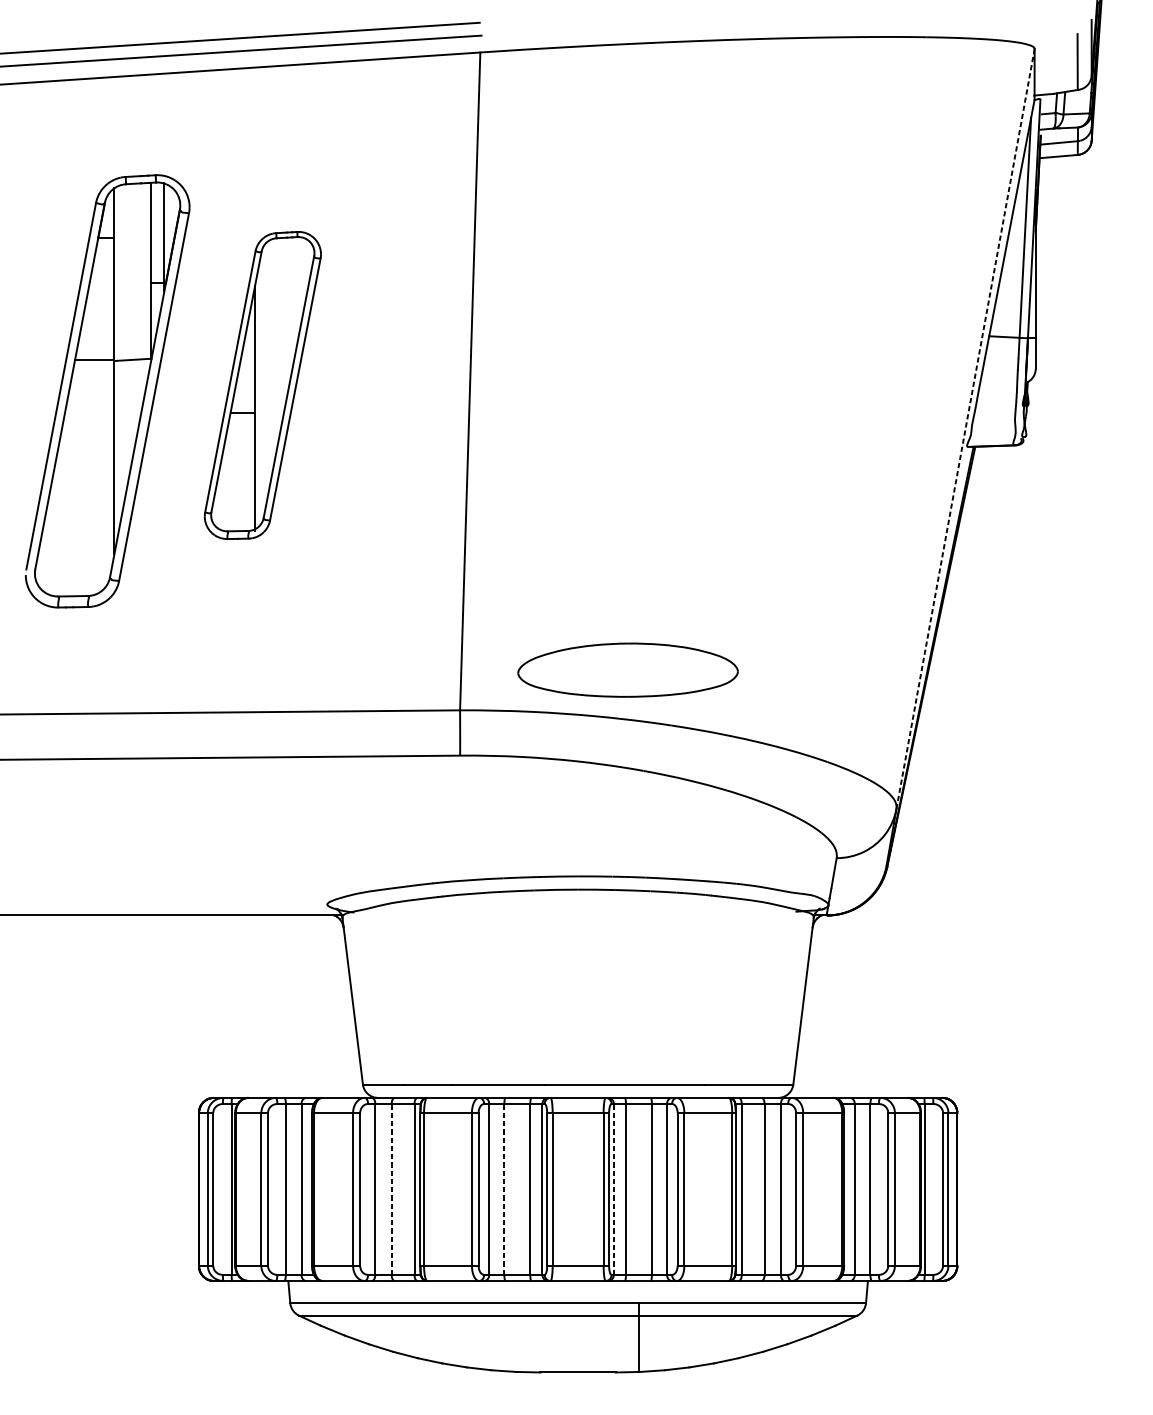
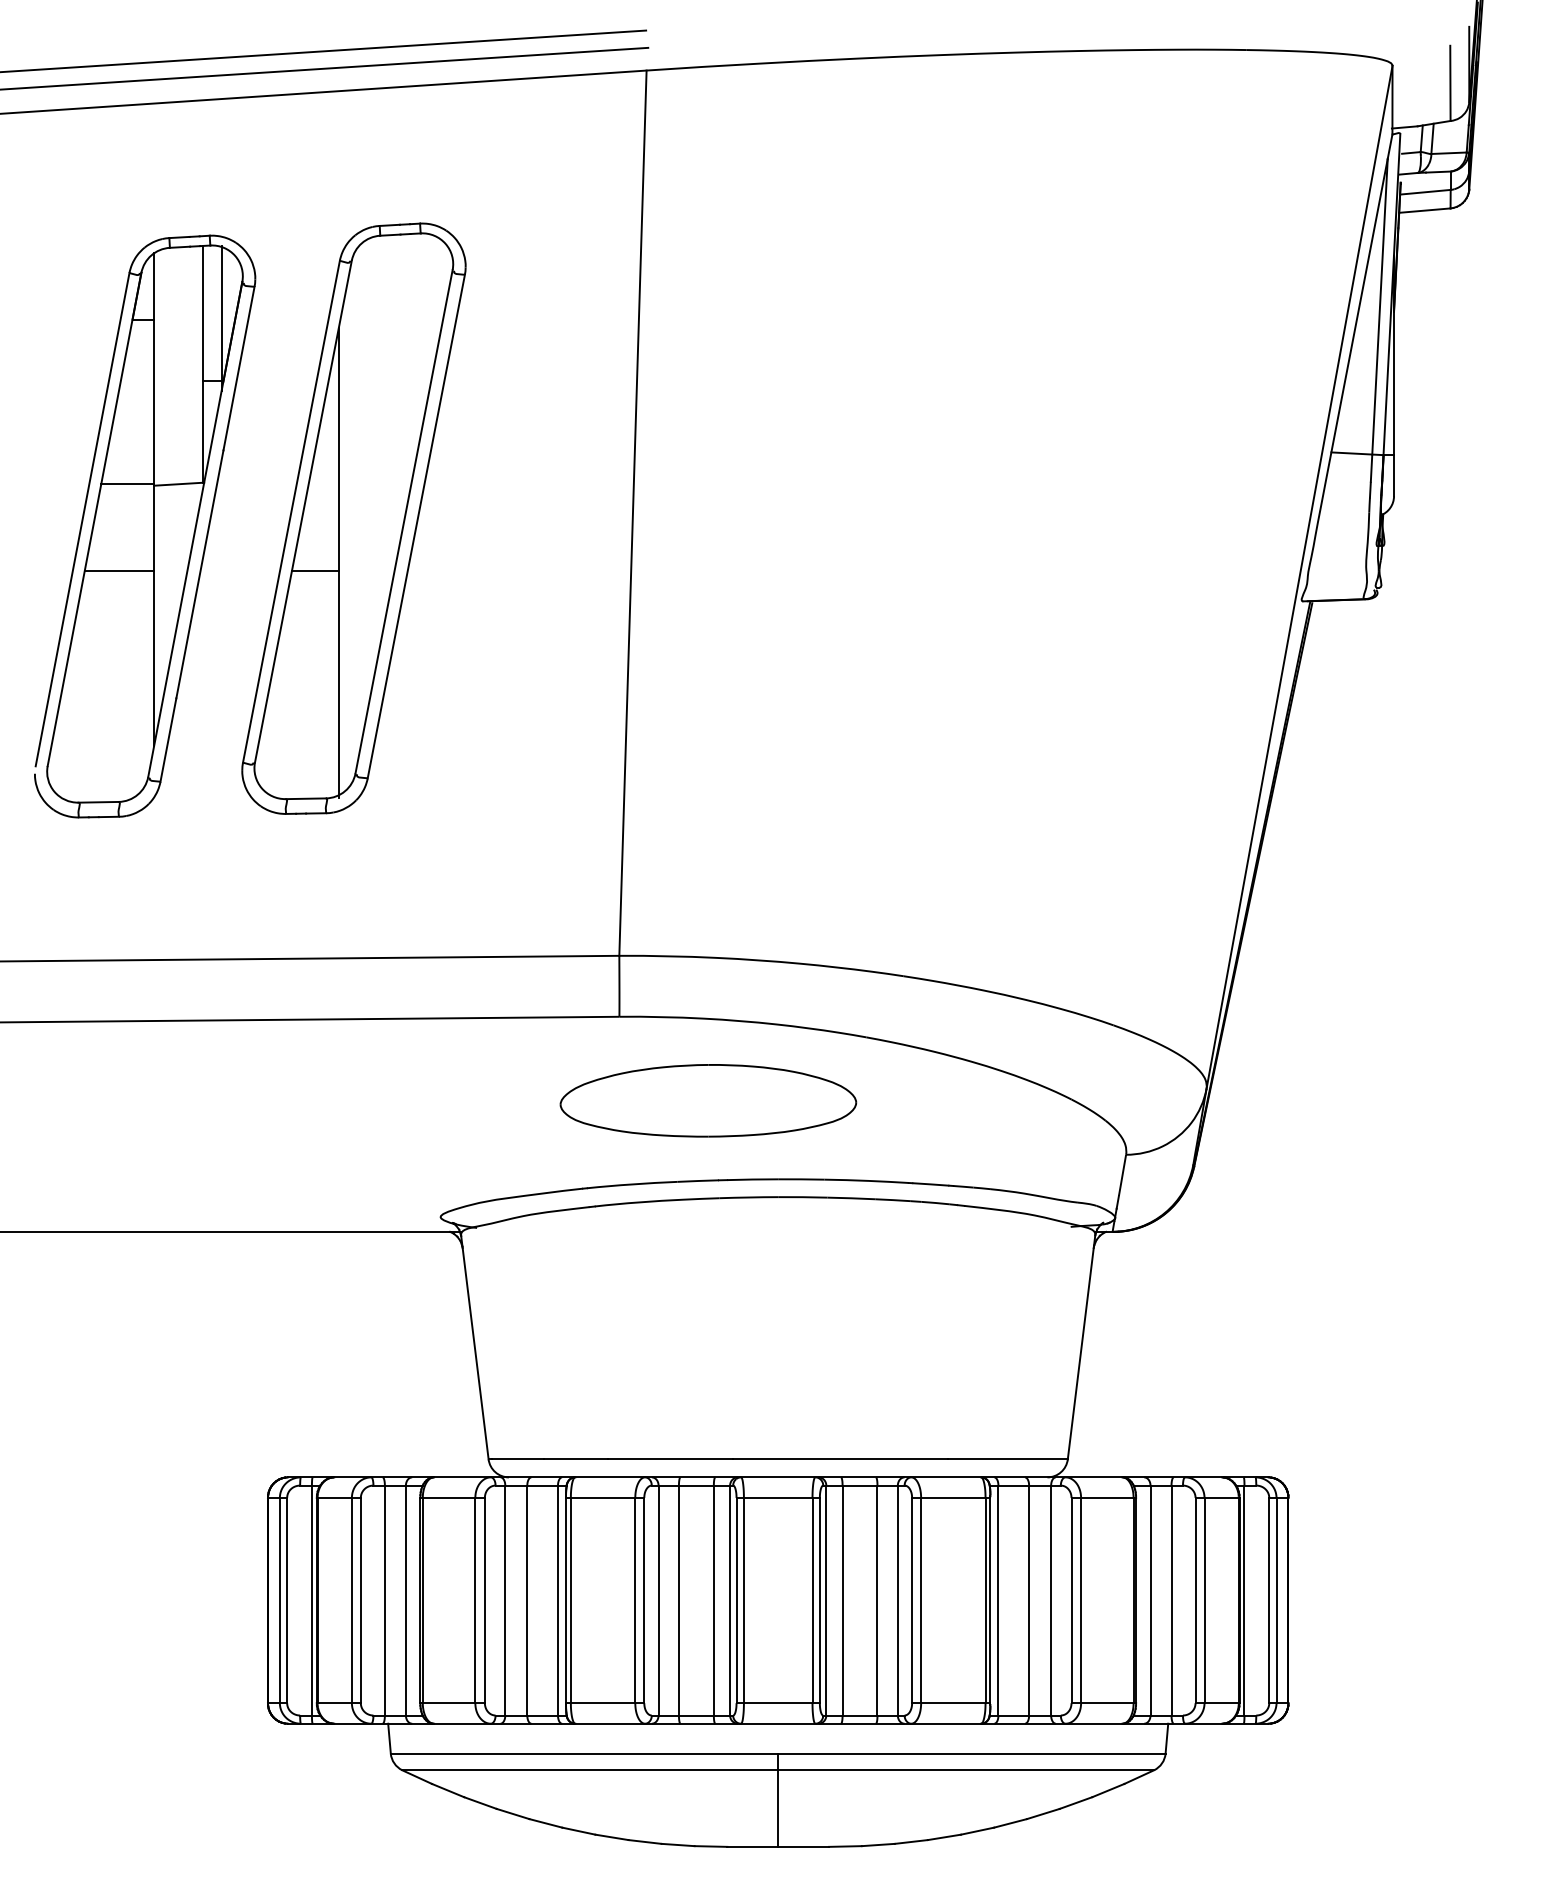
part: (262, 385) -> (353, 518), size x1.43
line: (88, 424) -> (119, 570), added
line: (965, 429) -> (1299, 577), dashed -> solid
part: (628, 669) -> (708, 1100), moved
line: (391, 1189) -> (527, 1600), dashed -> solid
line: (504, 1189) -> (678, 1600), dashed -> solid
line: (614, 1189) -> (826, 1600), dashed -> solid
line: (639, 1337) -> (778, 1799), moved

